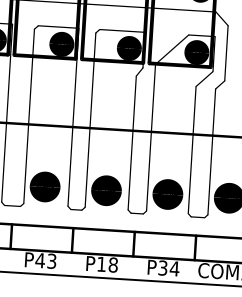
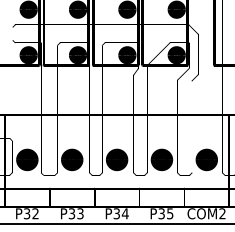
text: (39, 260) -> (71, 213), P43 -> P33
text: (106, 264) -> (120, 213), P18 -> P34
text: (173, 268) -> (169, 213), P34 -> P35

